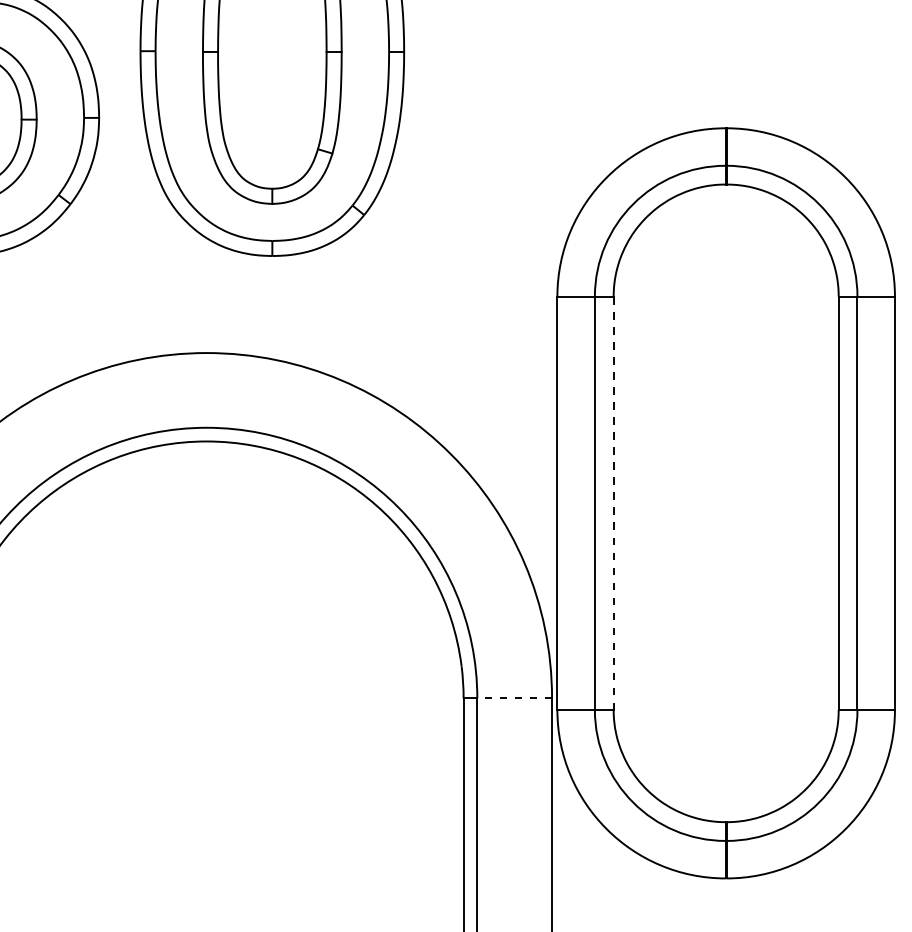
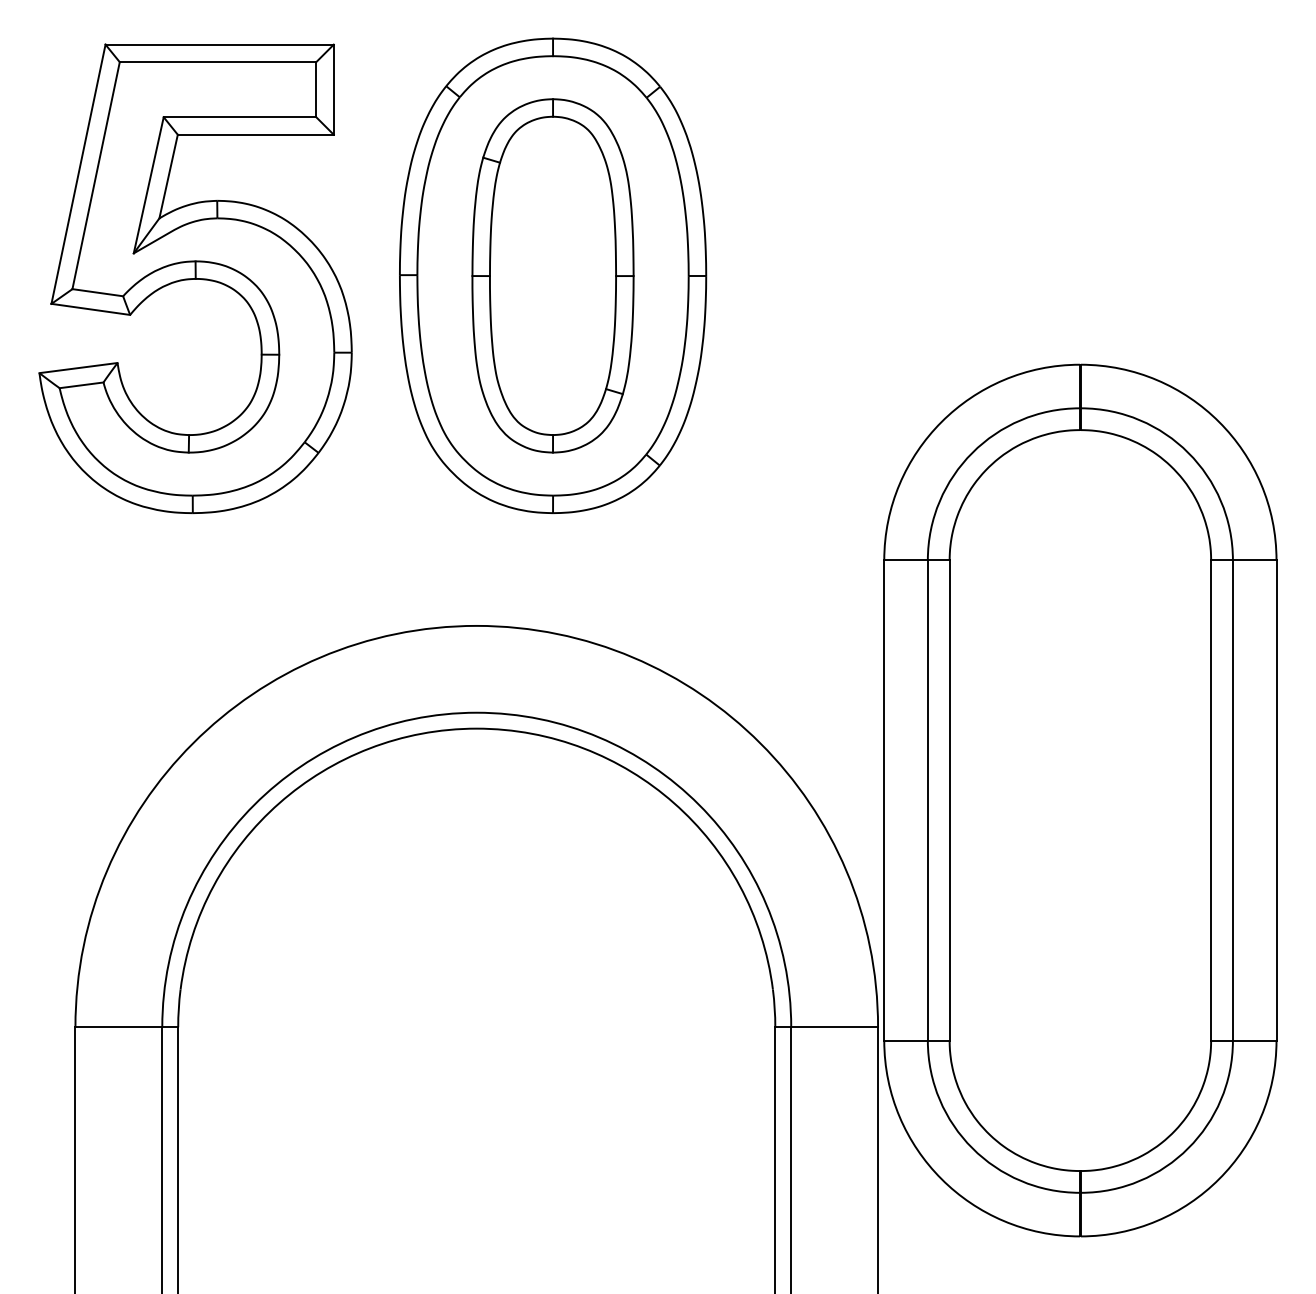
line: (613, 503) -> (949, 800), dashed -> solid
line: (514, 698) -> (834, 1027), dashed -> solid

